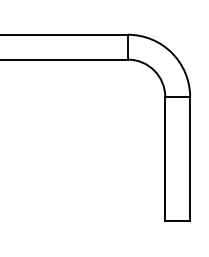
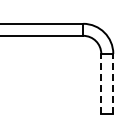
line: (165, 158) -> (101, 83), solid -> dashed
line: (190, 158) -> (113, 83), solid -> dashed

